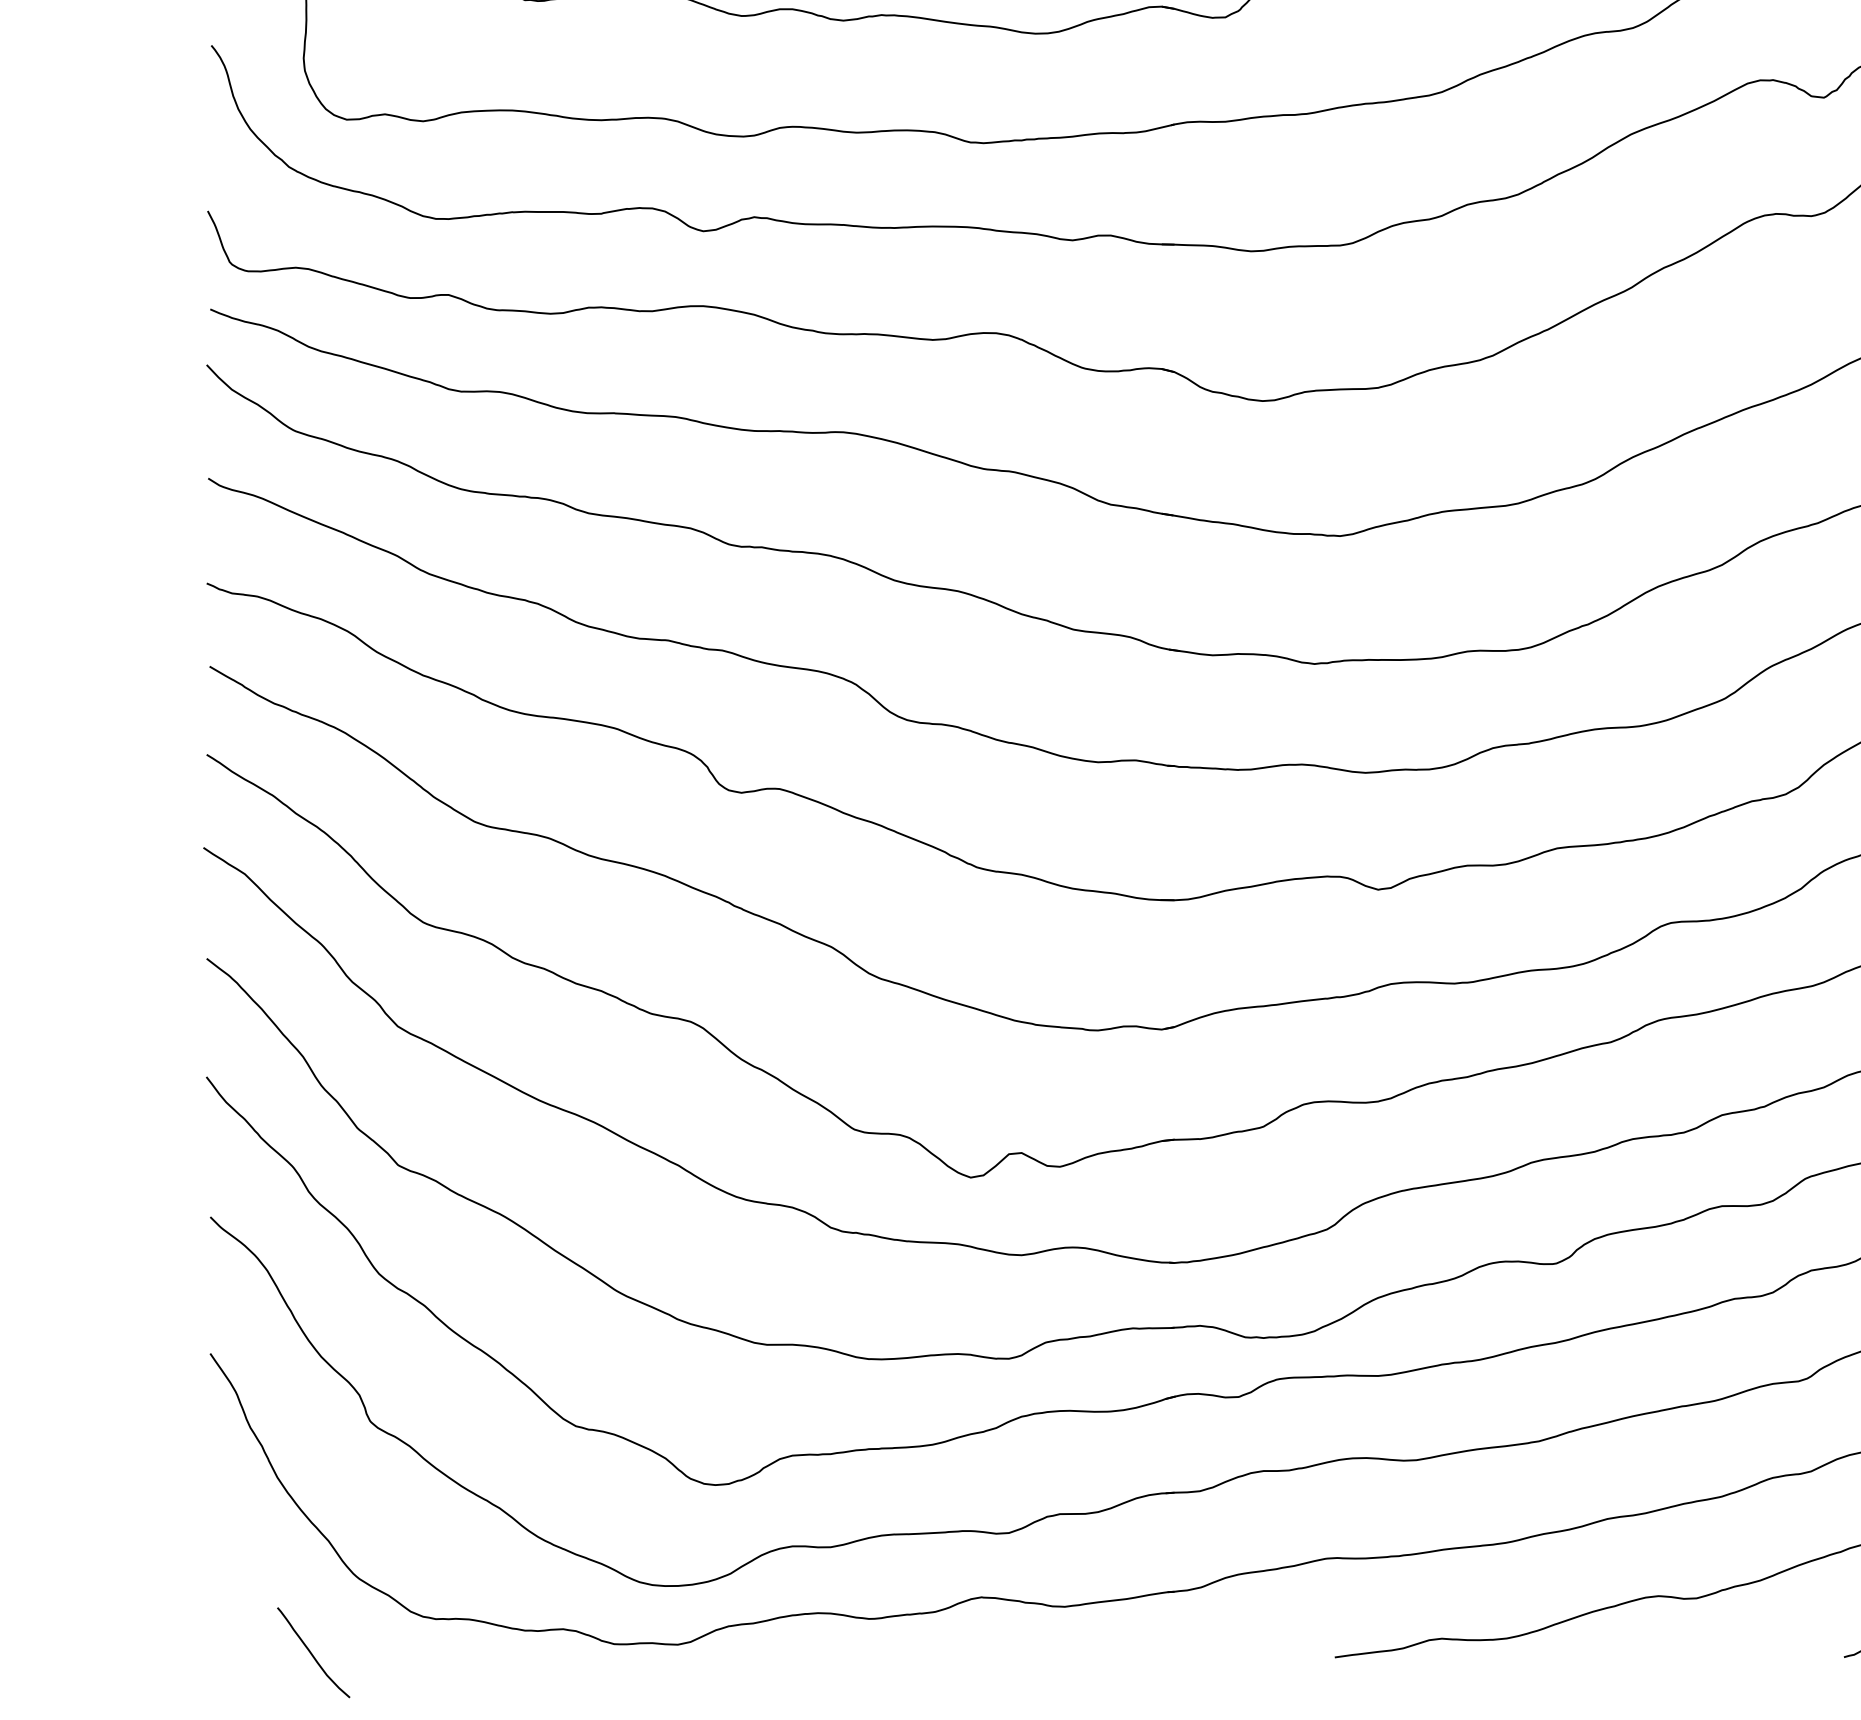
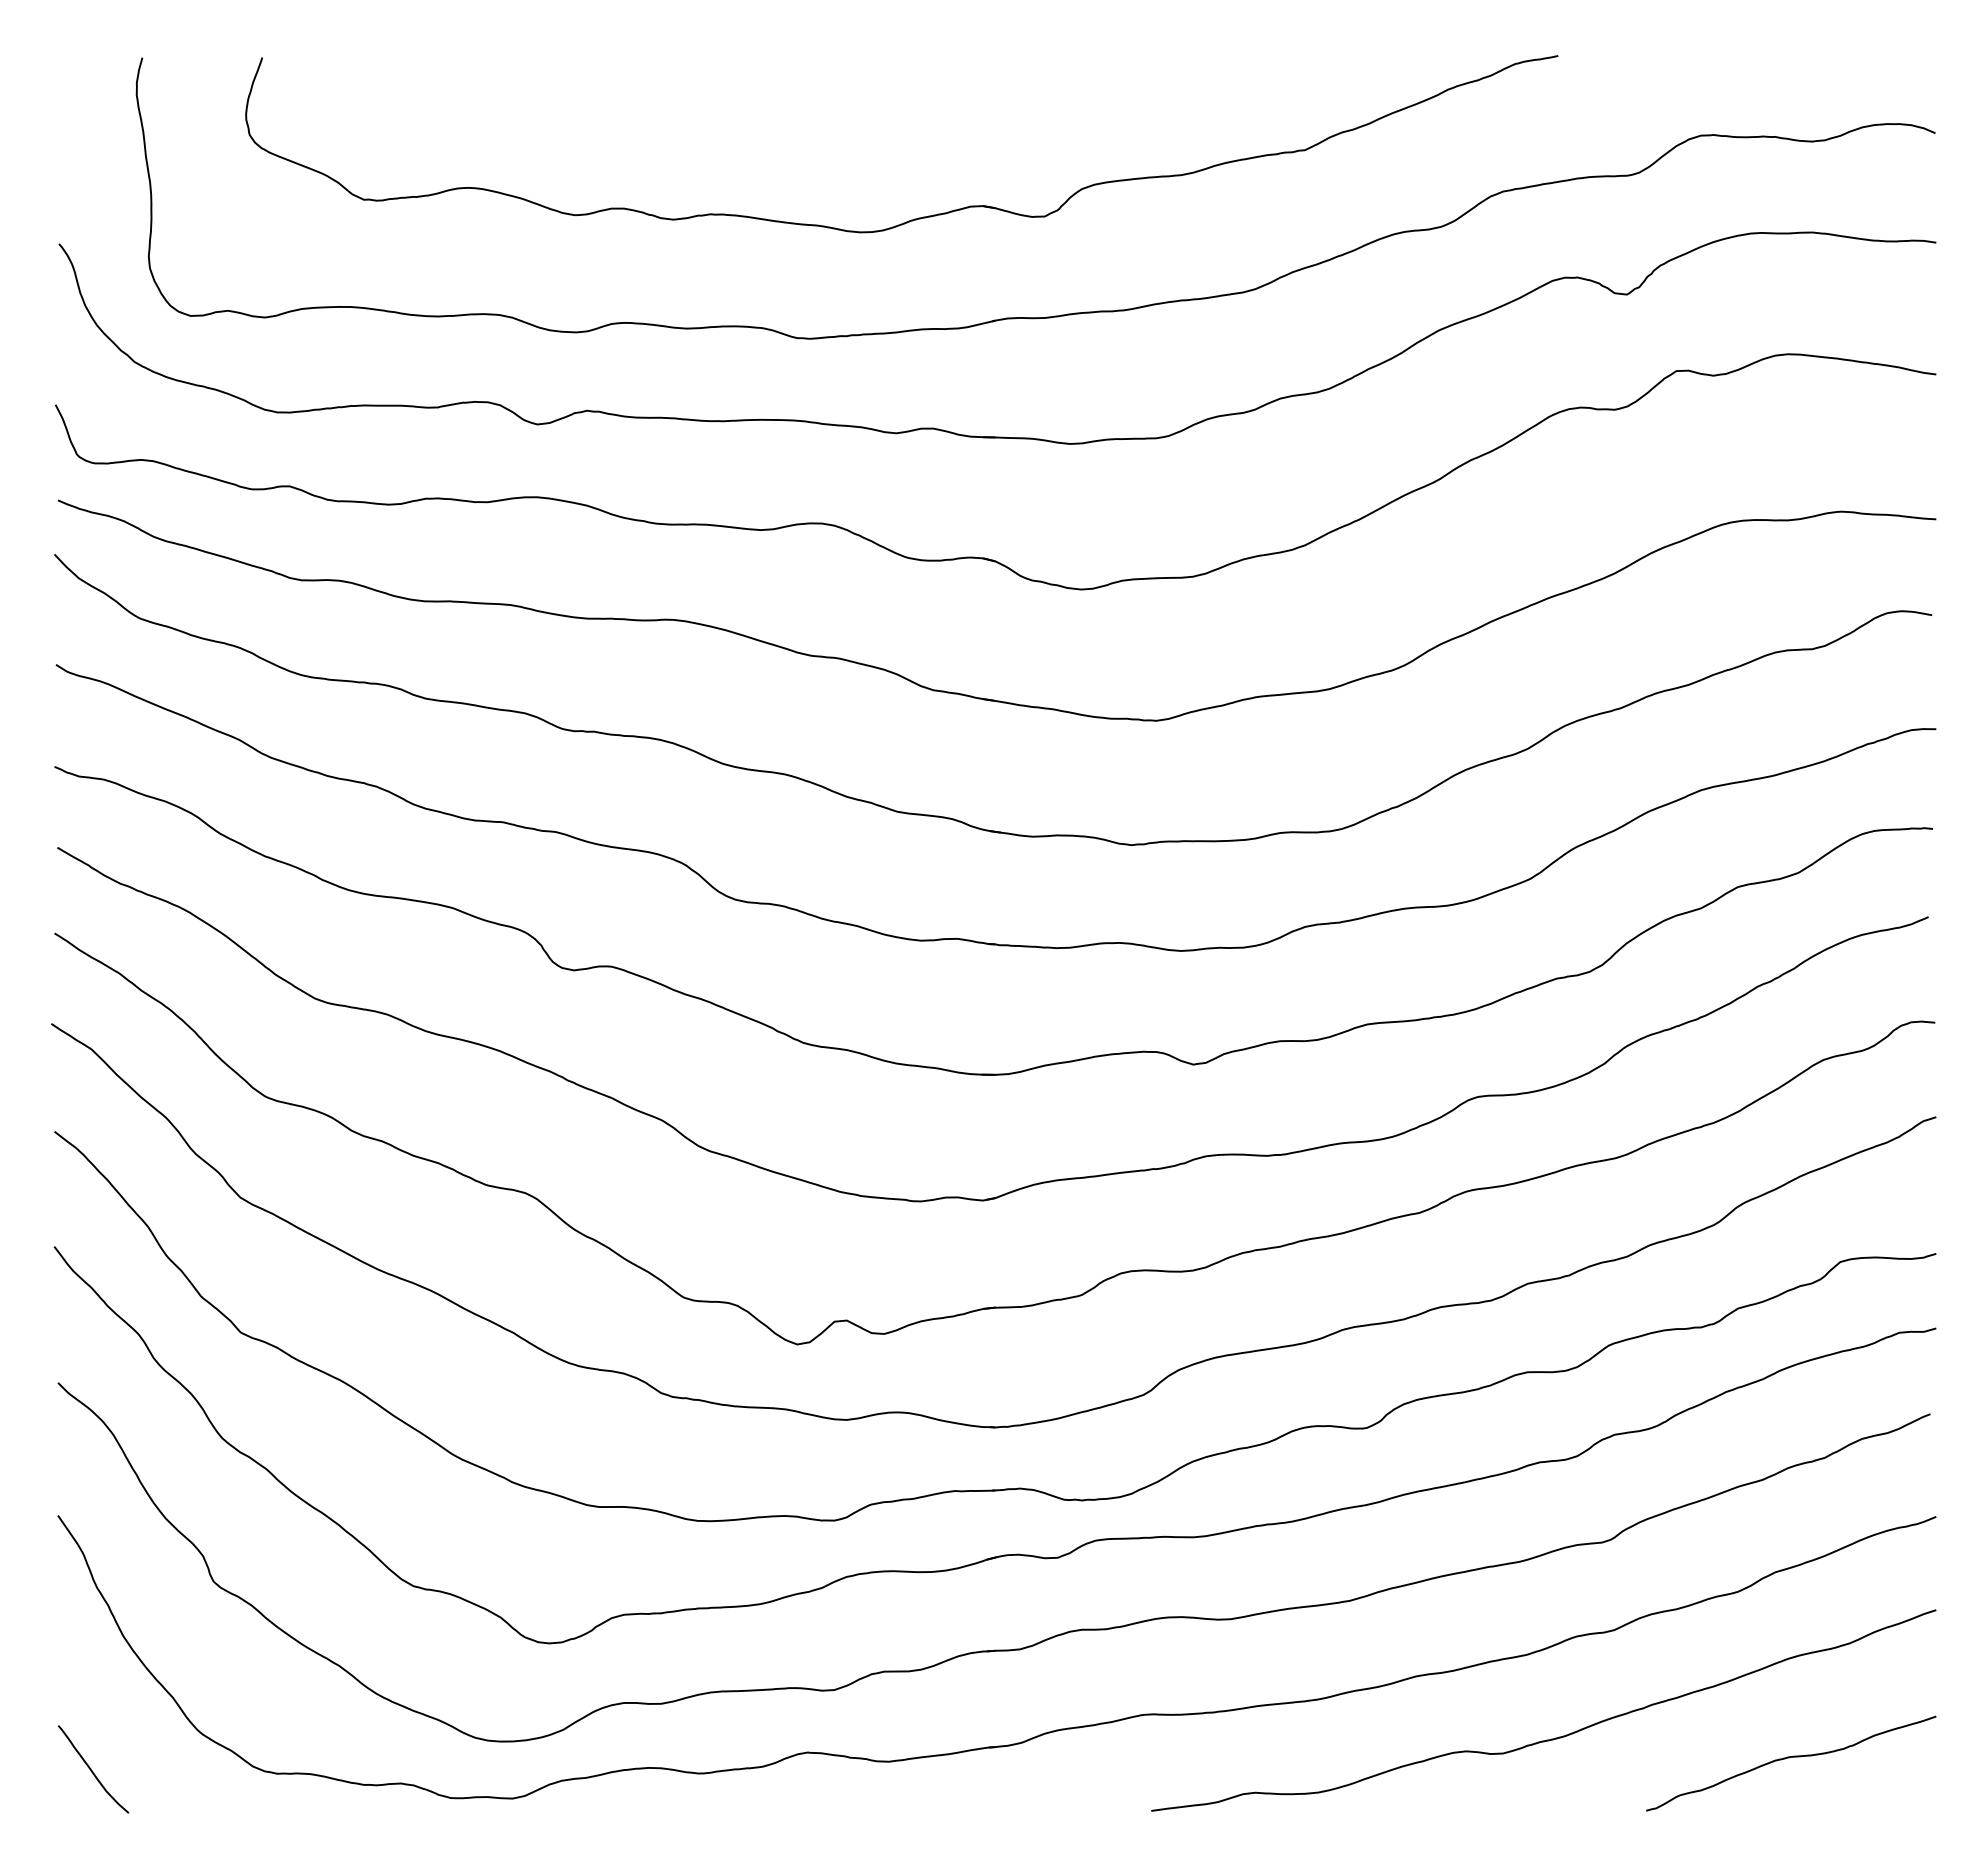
curve: (312, 1653) -> (92, 1770), moved

